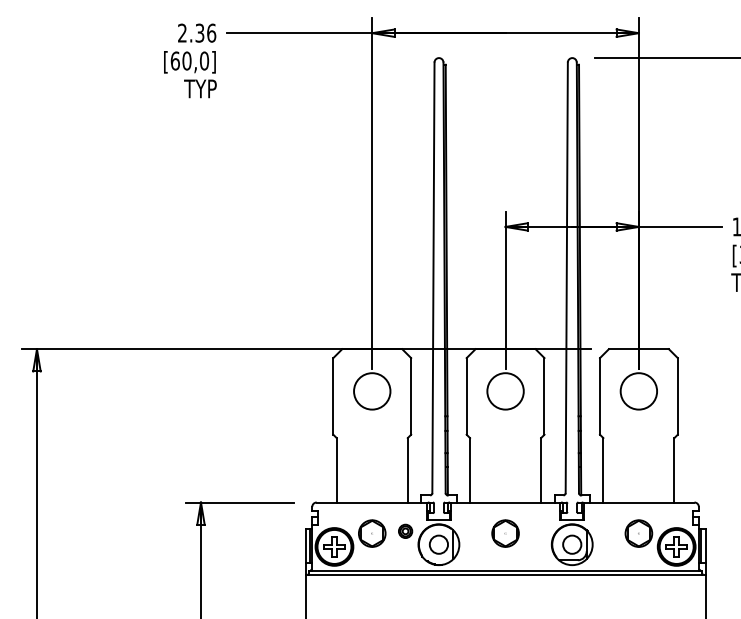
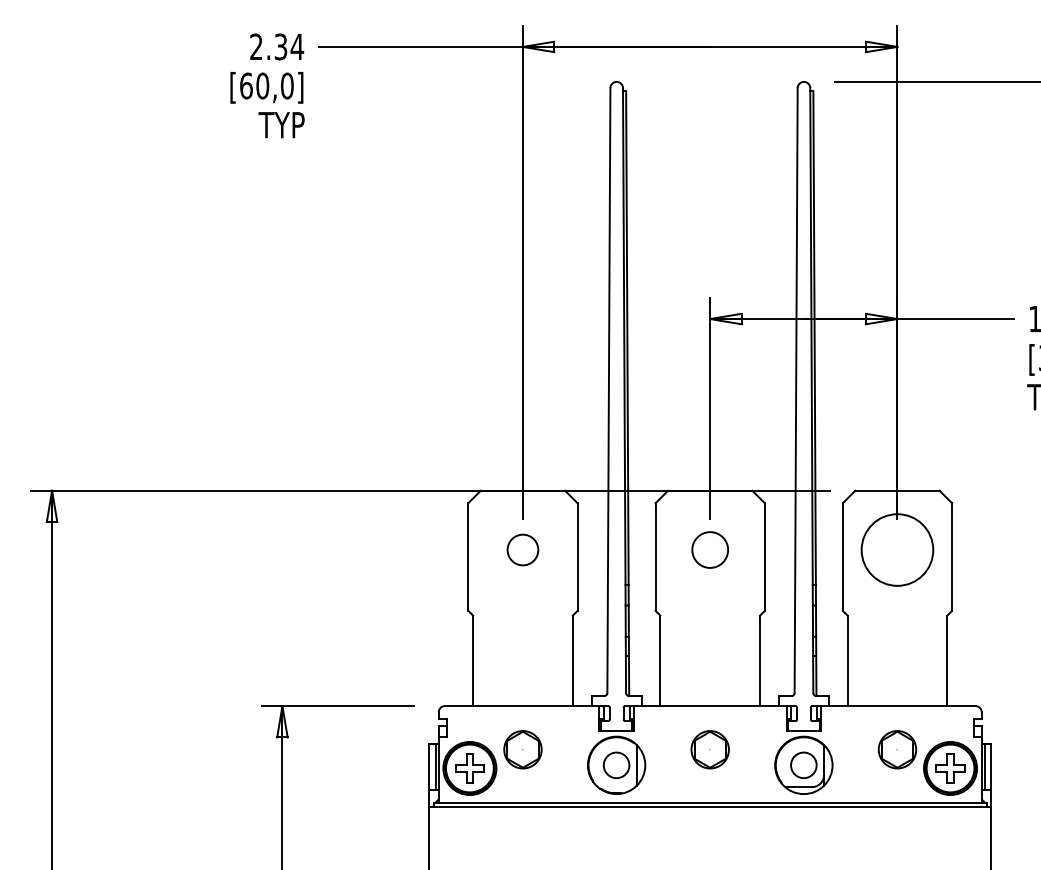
text: (211, 32) -> (297, 46), 2.36 -> 2.34
circle: (371, 391) -> (522, 549), size x0.6
circle: (505, 391) -> (709, 549), size x0.7
circle: (638, 391) -> (897, 549), size x1.4
part: (405, 531) -> (569, 746), removed

